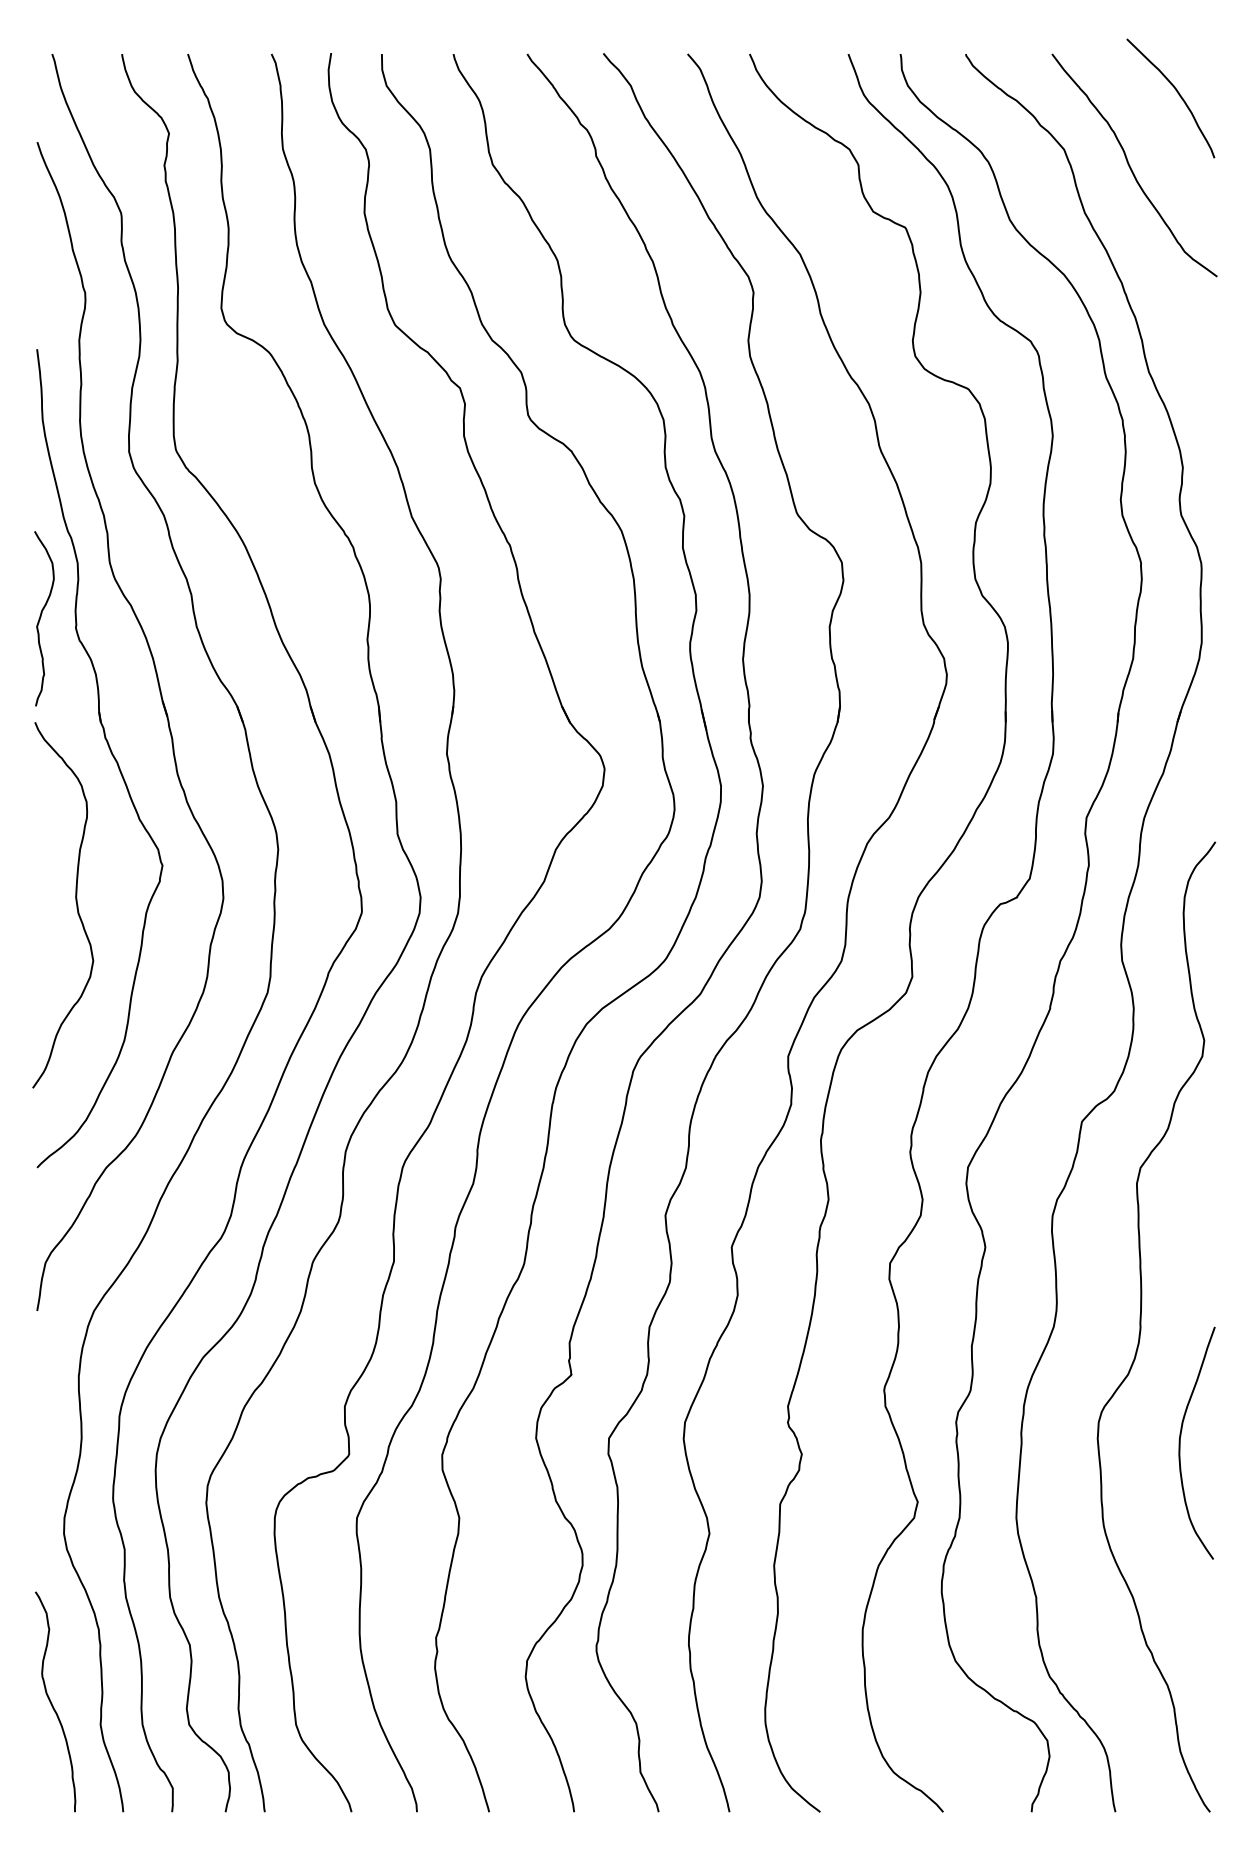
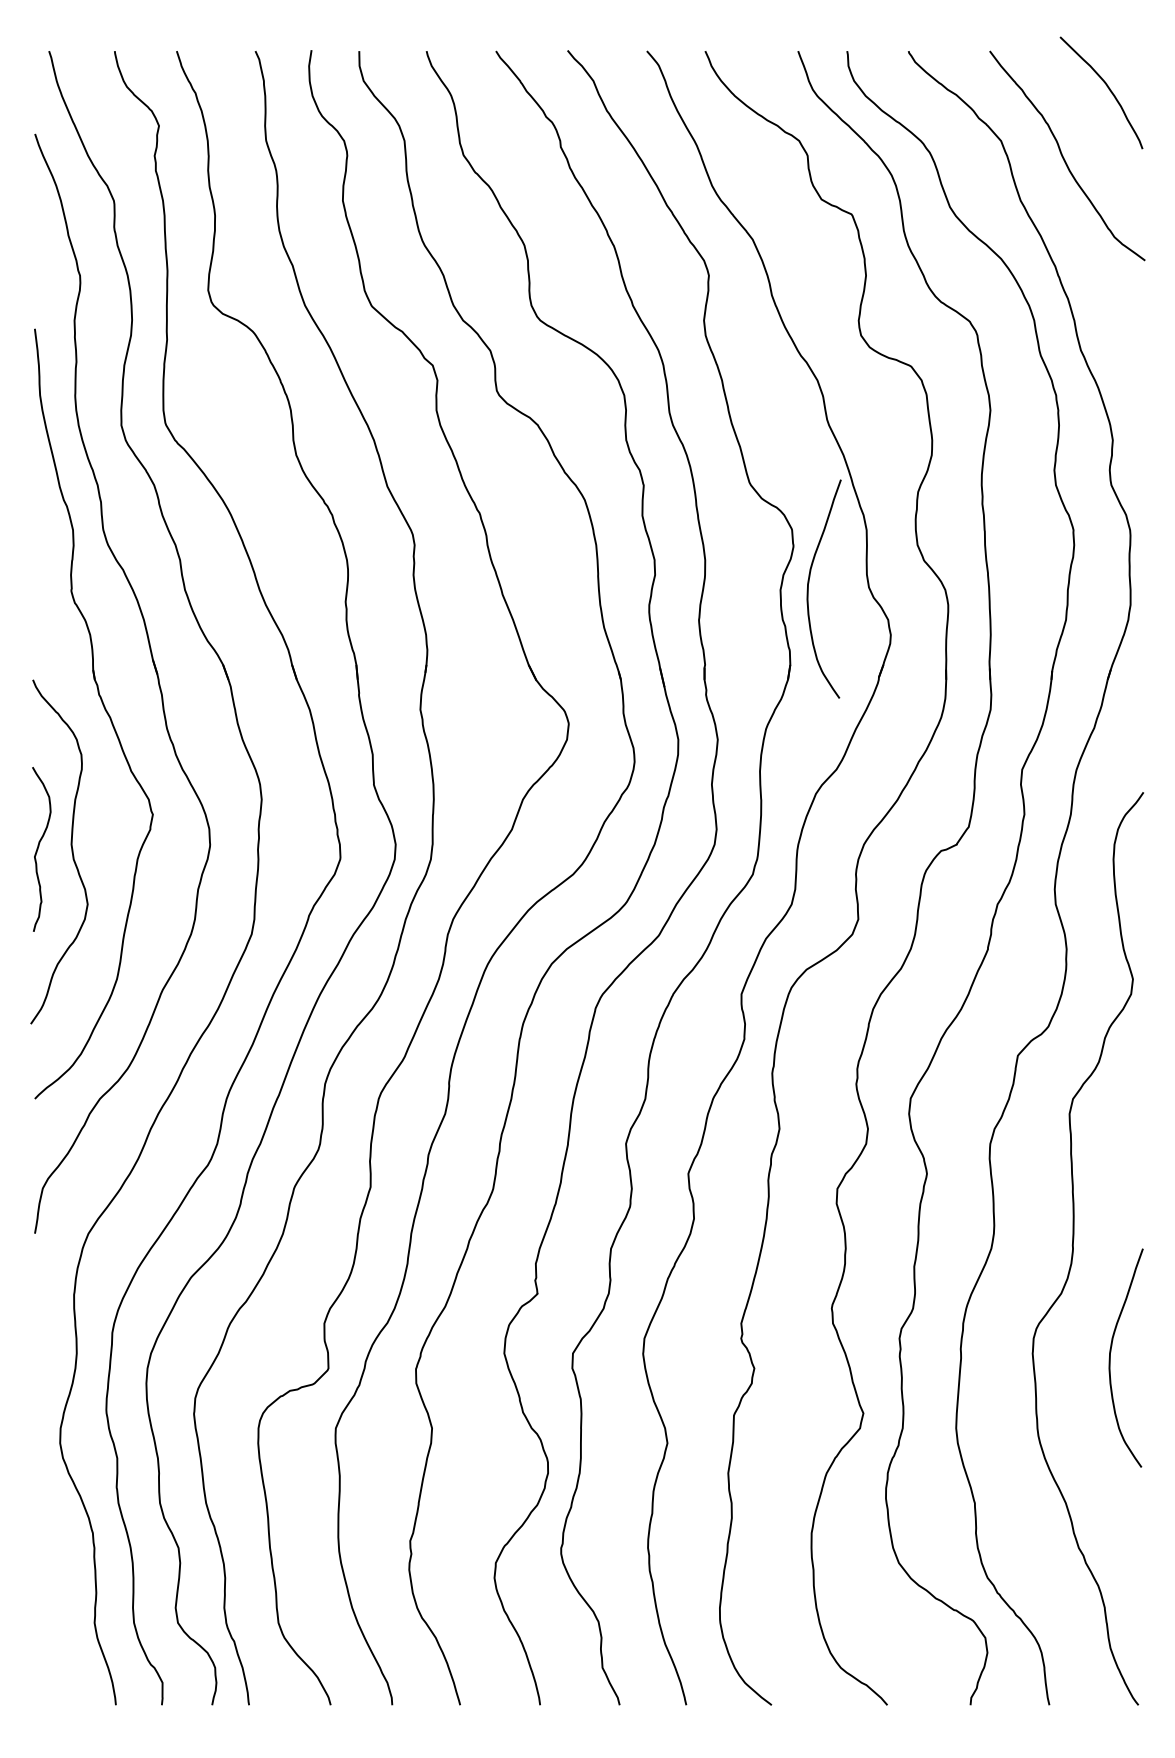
curve: (40, 618) -> (38, 849), moved
curve: (860, 619) -> (809, 583), added
curve: (52, 1704) -> (49, 1603), removed

